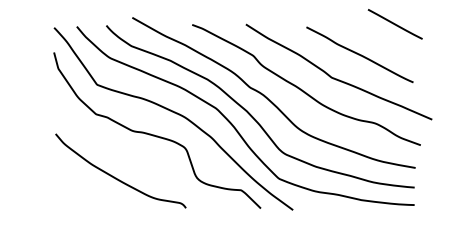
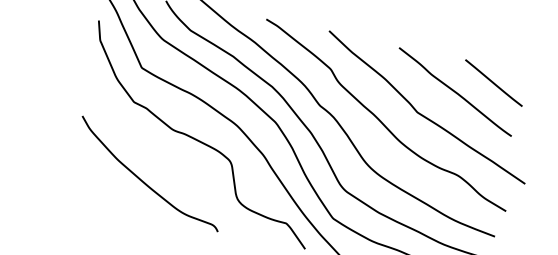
line: (394, 24) -> (492, 83), moved

